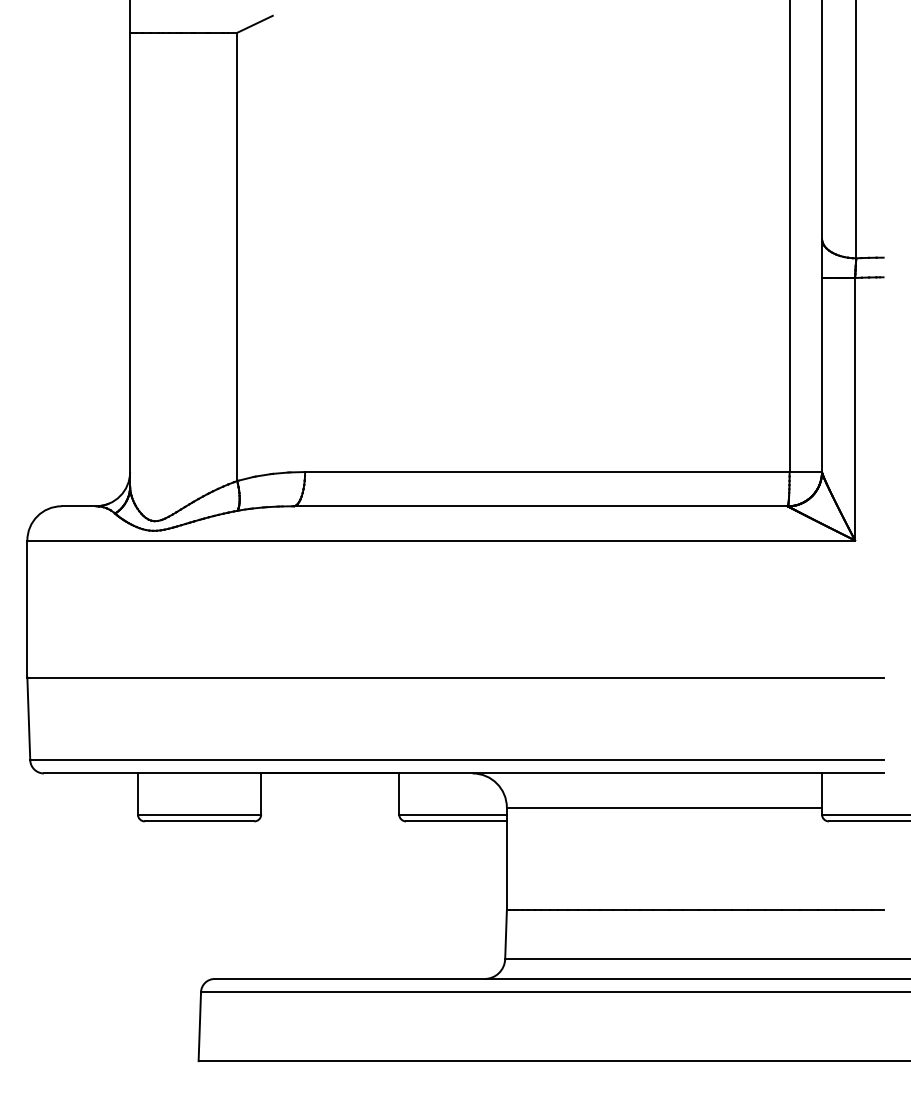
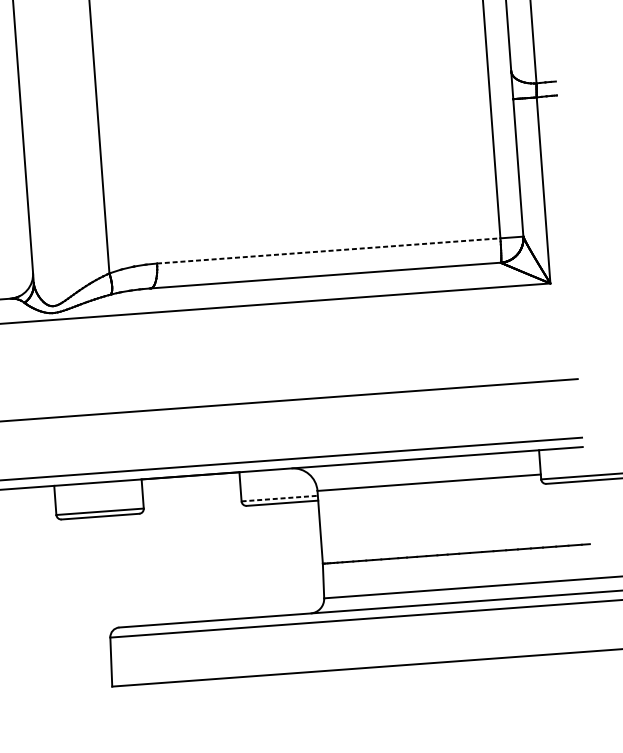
line: (547, 472) -> (328, 251), solid -> dashed
line: (453, 814) -> (280, 498), solid -> dashed

